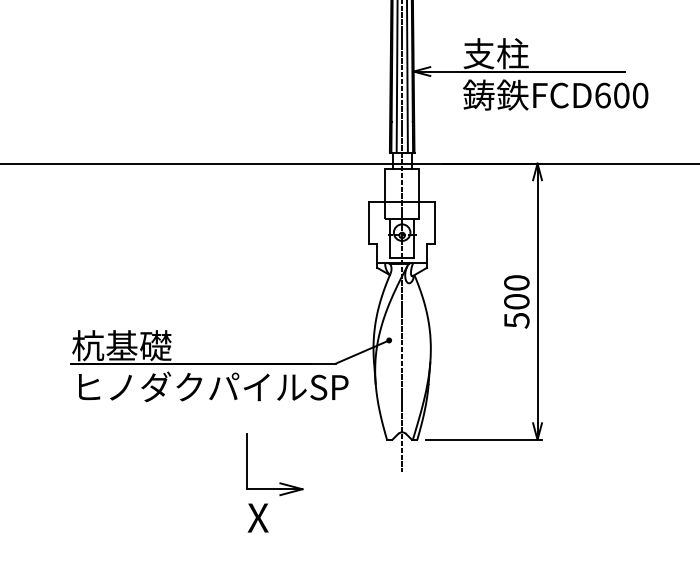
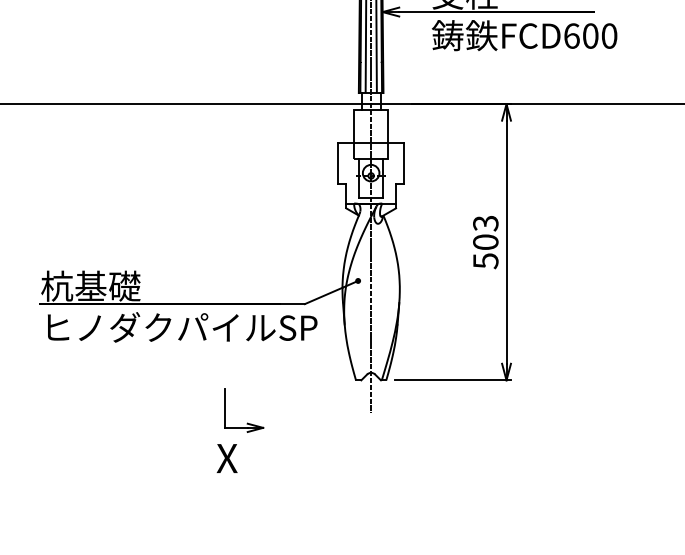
text: (516, 283) -> (485, 224), 500 -> 503
part: (274, 482) -> (243, 423), size x0.7

